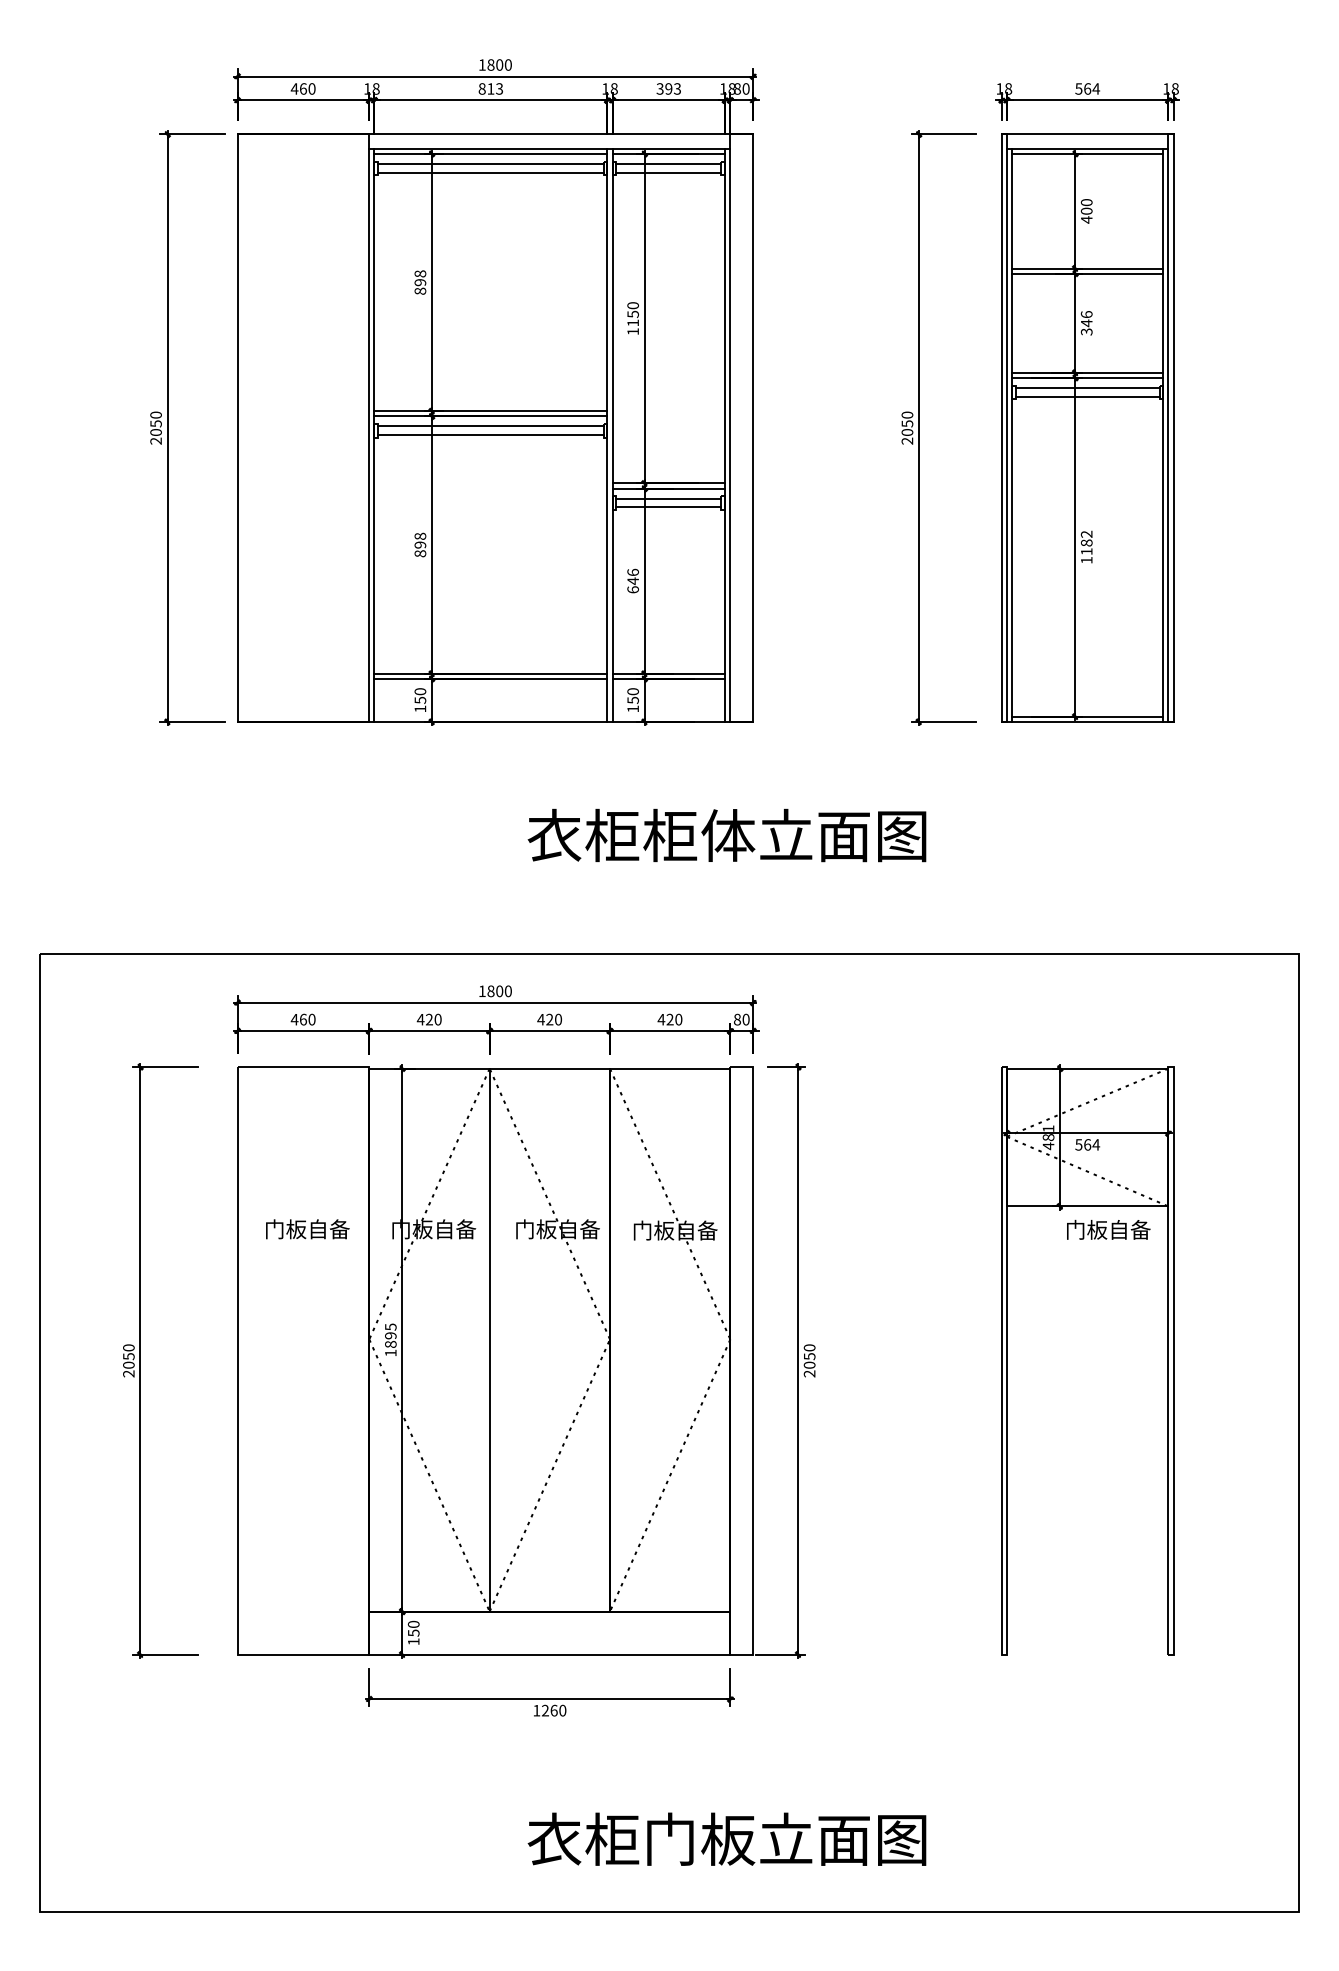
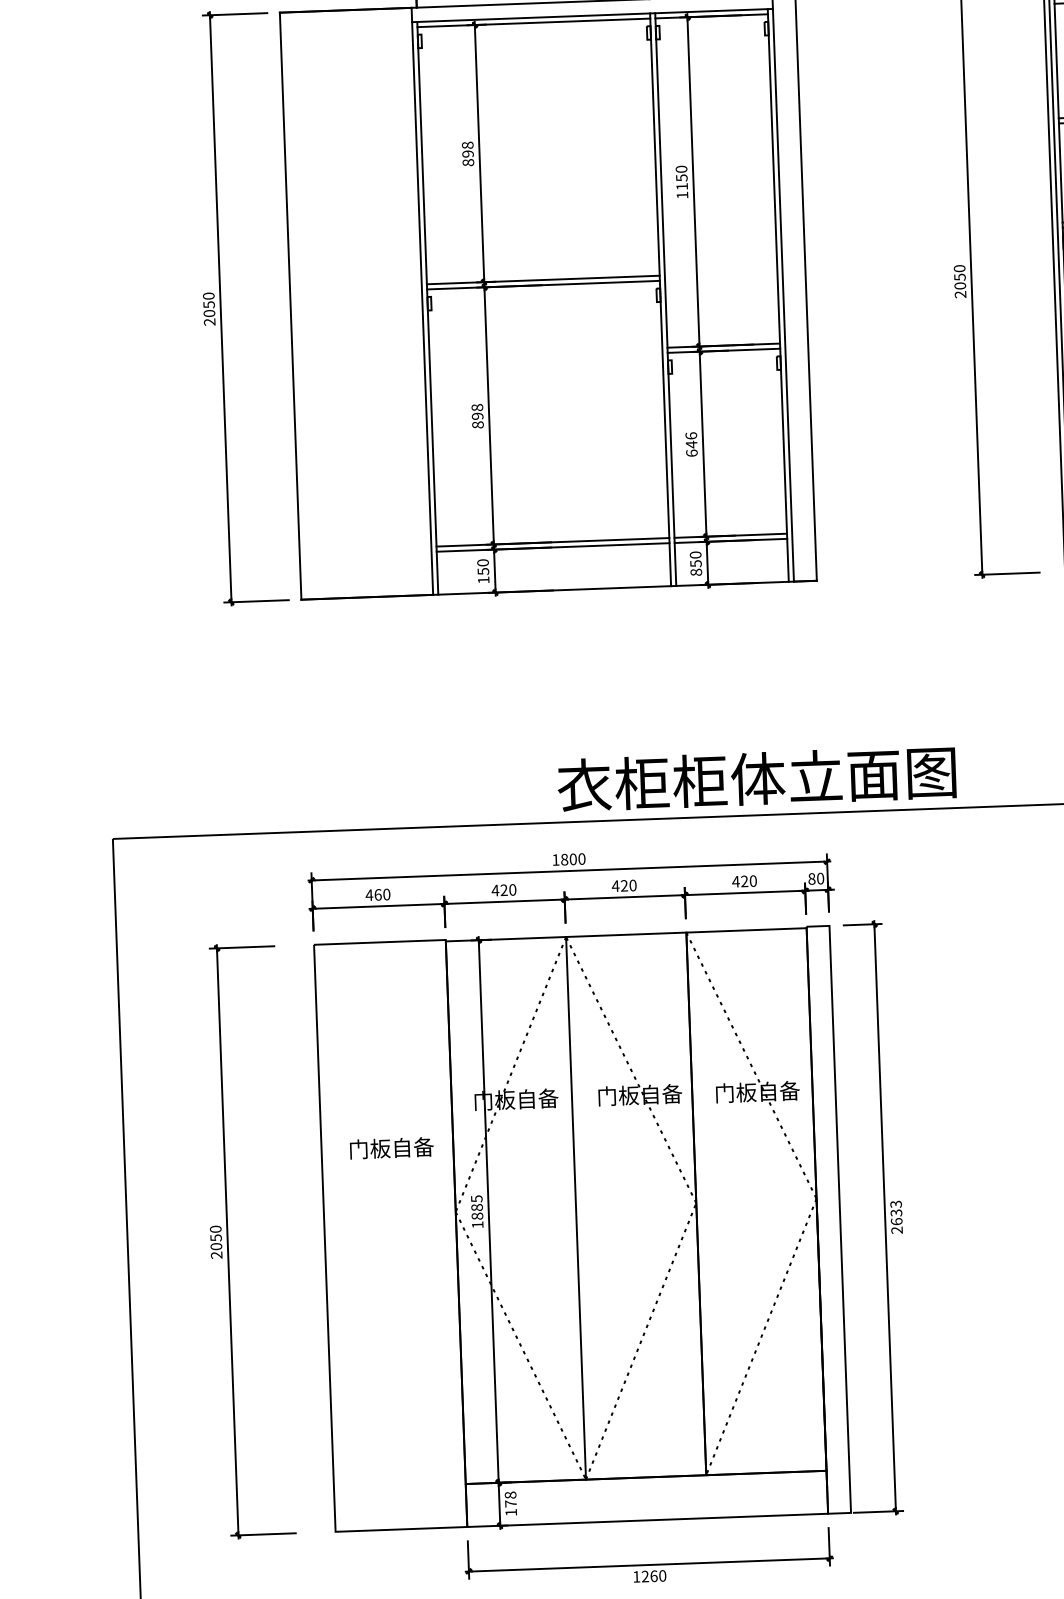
line: (490, 163) -> (533, 32), removed
line: (668, 163) -> (711, 25), removed
line: (490, 172) -> (534, 41), removed
line: (668, 172) -> (711, 34), removed
line: (490, 426) -> (543, 295), removed
line: (490, 435) -> (543, 304), removed
line: (668, 498) -> (723, 360), removed
line: (668, 507) -> (724, 369), removed
text: (632, 708) -> (695, 571), 150 -> 850
text: (726, 835) -> (756, 778), moved
text: (307, 1229) -> (391, 1148), moved
text: (390, 1335) -> (476, 1207), 1895 -> 1885
text: (809, 1356) -> (896, 1212), 2050 -> 2633
text: (413, 1628) -> (510, 1499), 150 -> 178

